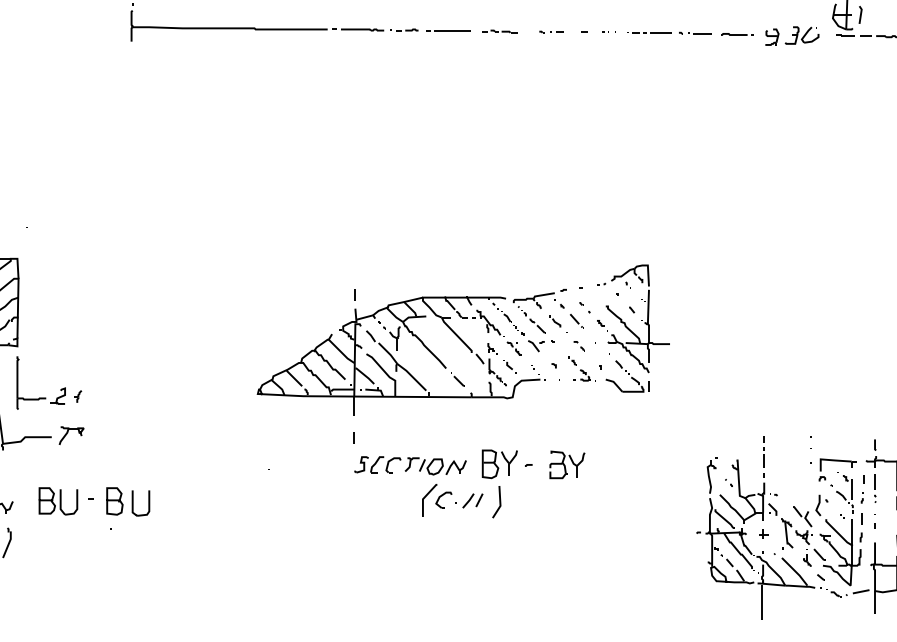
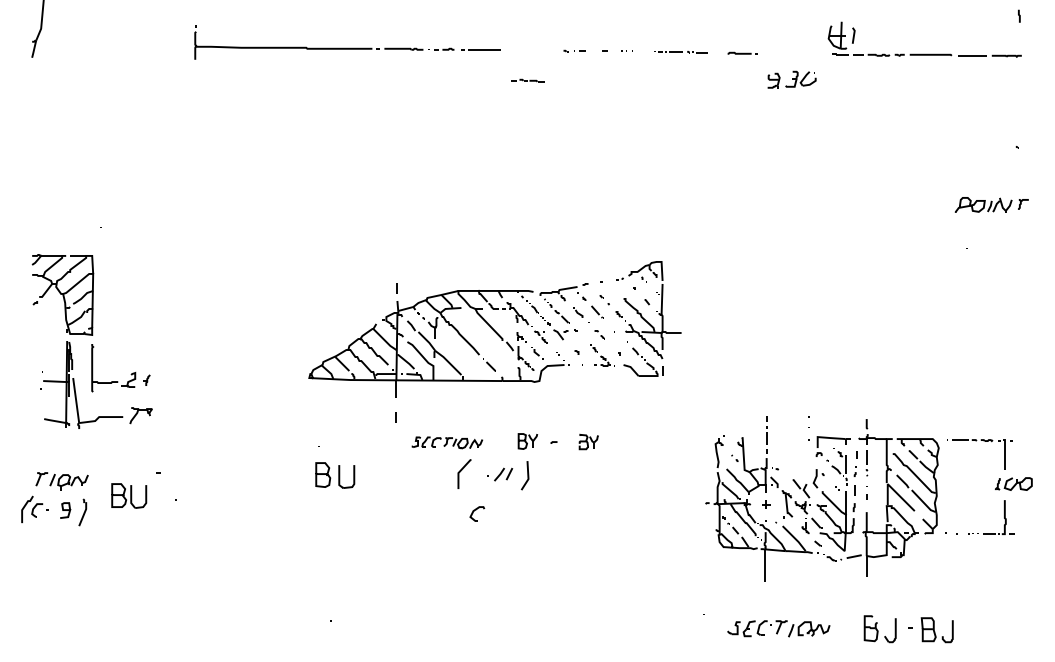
part: (499, 31) -> (527, 80), moved
part: (669, 32) -> (681, 51), size x0.7
part: (791, 35) -> (791, 79), moved
part: (499, 464) -> (527, 441), size x0.6
part: (566, 464) -> (588, 441), size x0.6
part: (410, 465) -> (447, 442), size x0.7
part: (444, 499) -> (477, 513), moved
part: (58, 500) -> (129, 495), moved
part: (128, 501) -> (335, 475), moved

